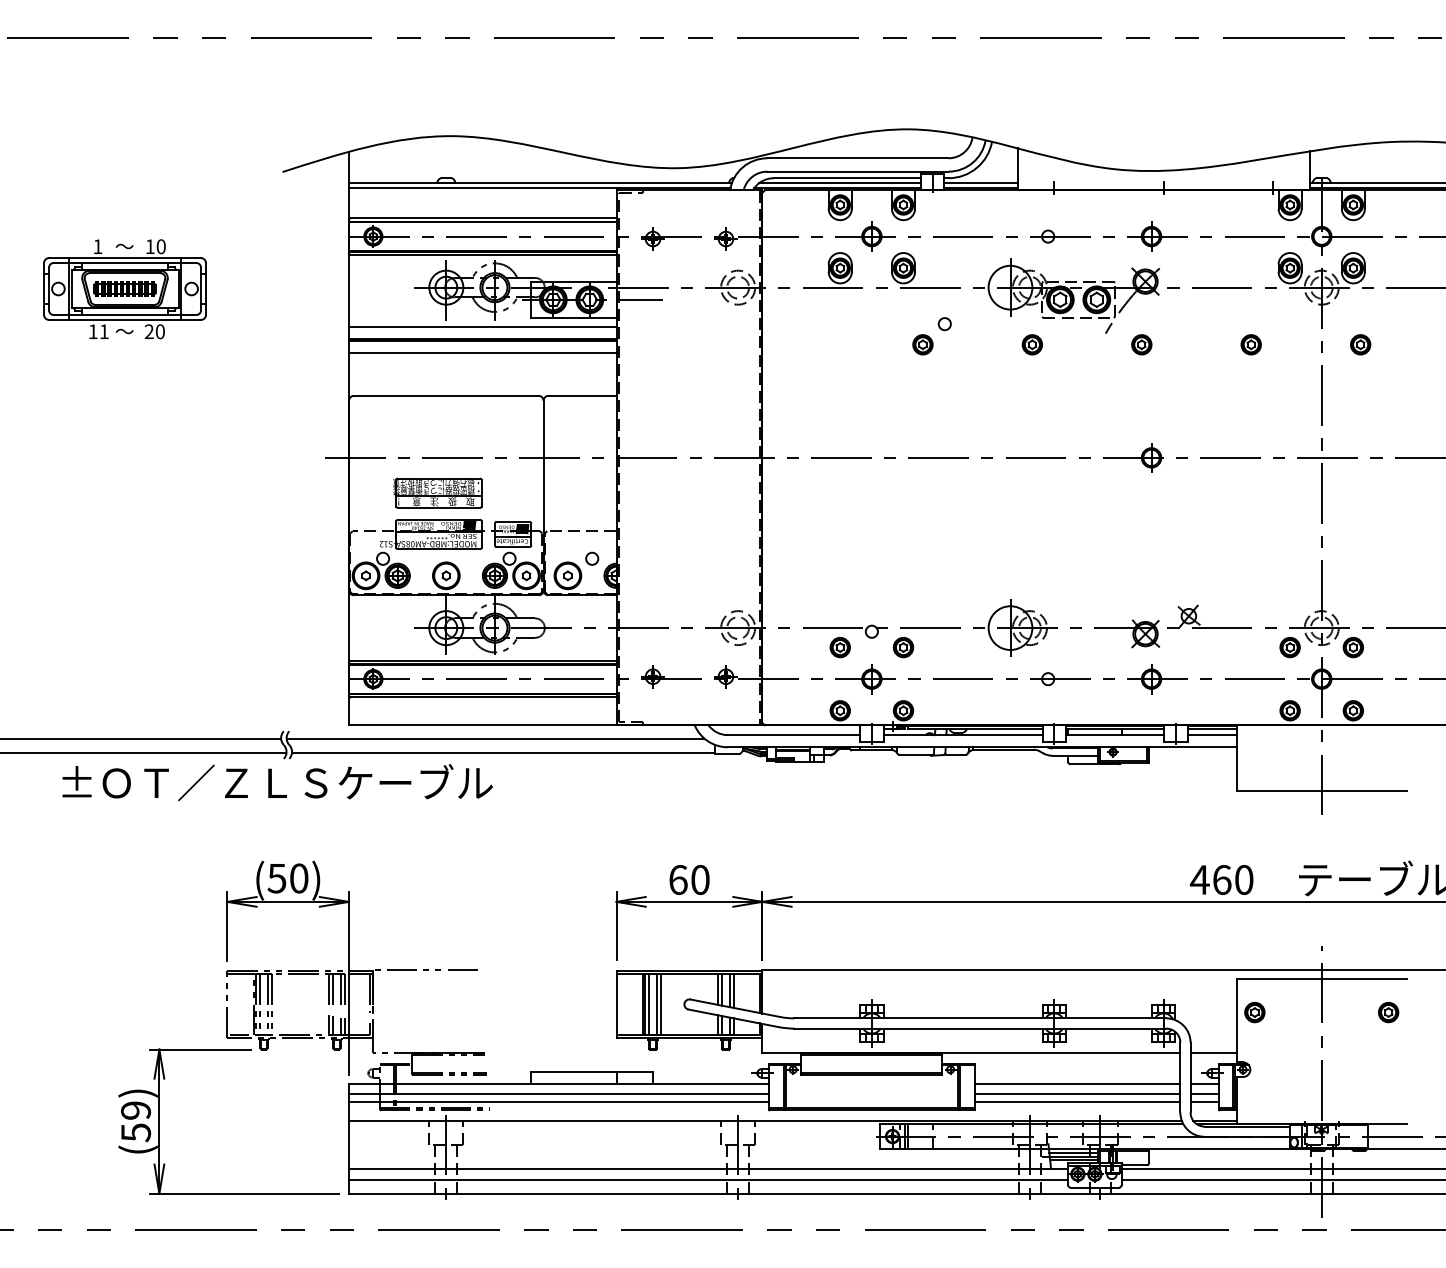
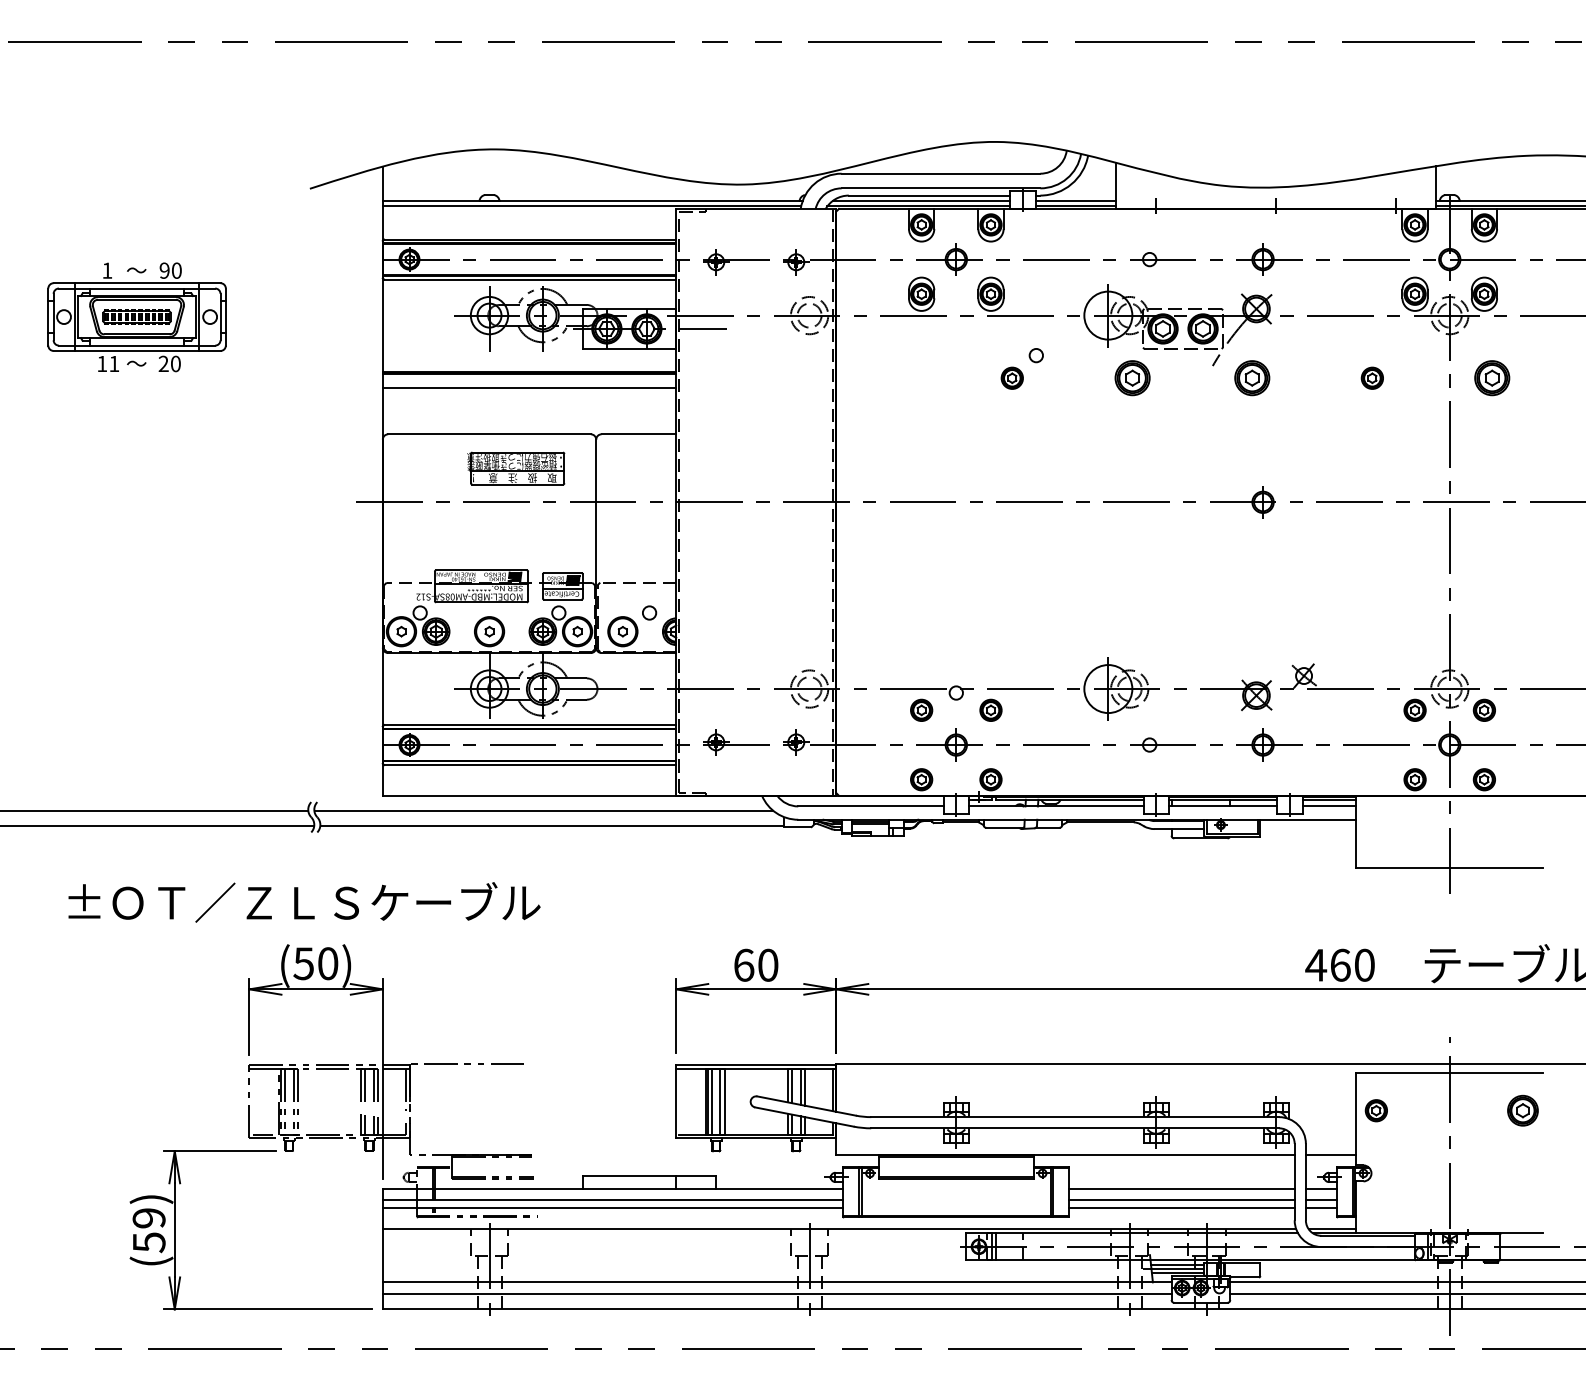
text: (149, 246) -> (163, 270), 10 -> 90
line: (482, 326) -> (529, 358), removed
part: (1031, 344) -> (1131, 377), size x1.6
part: (1141, 344) -> (1252, 377), size x1.6
part: (1360, 344) -> (1492, 377), size x1.6
part: (437, 492) -> (516, 467), moved
text: (277, 782) -> (304, 902), moved
part: (1388, 1012) -> (1522, 1110), size x1.4

